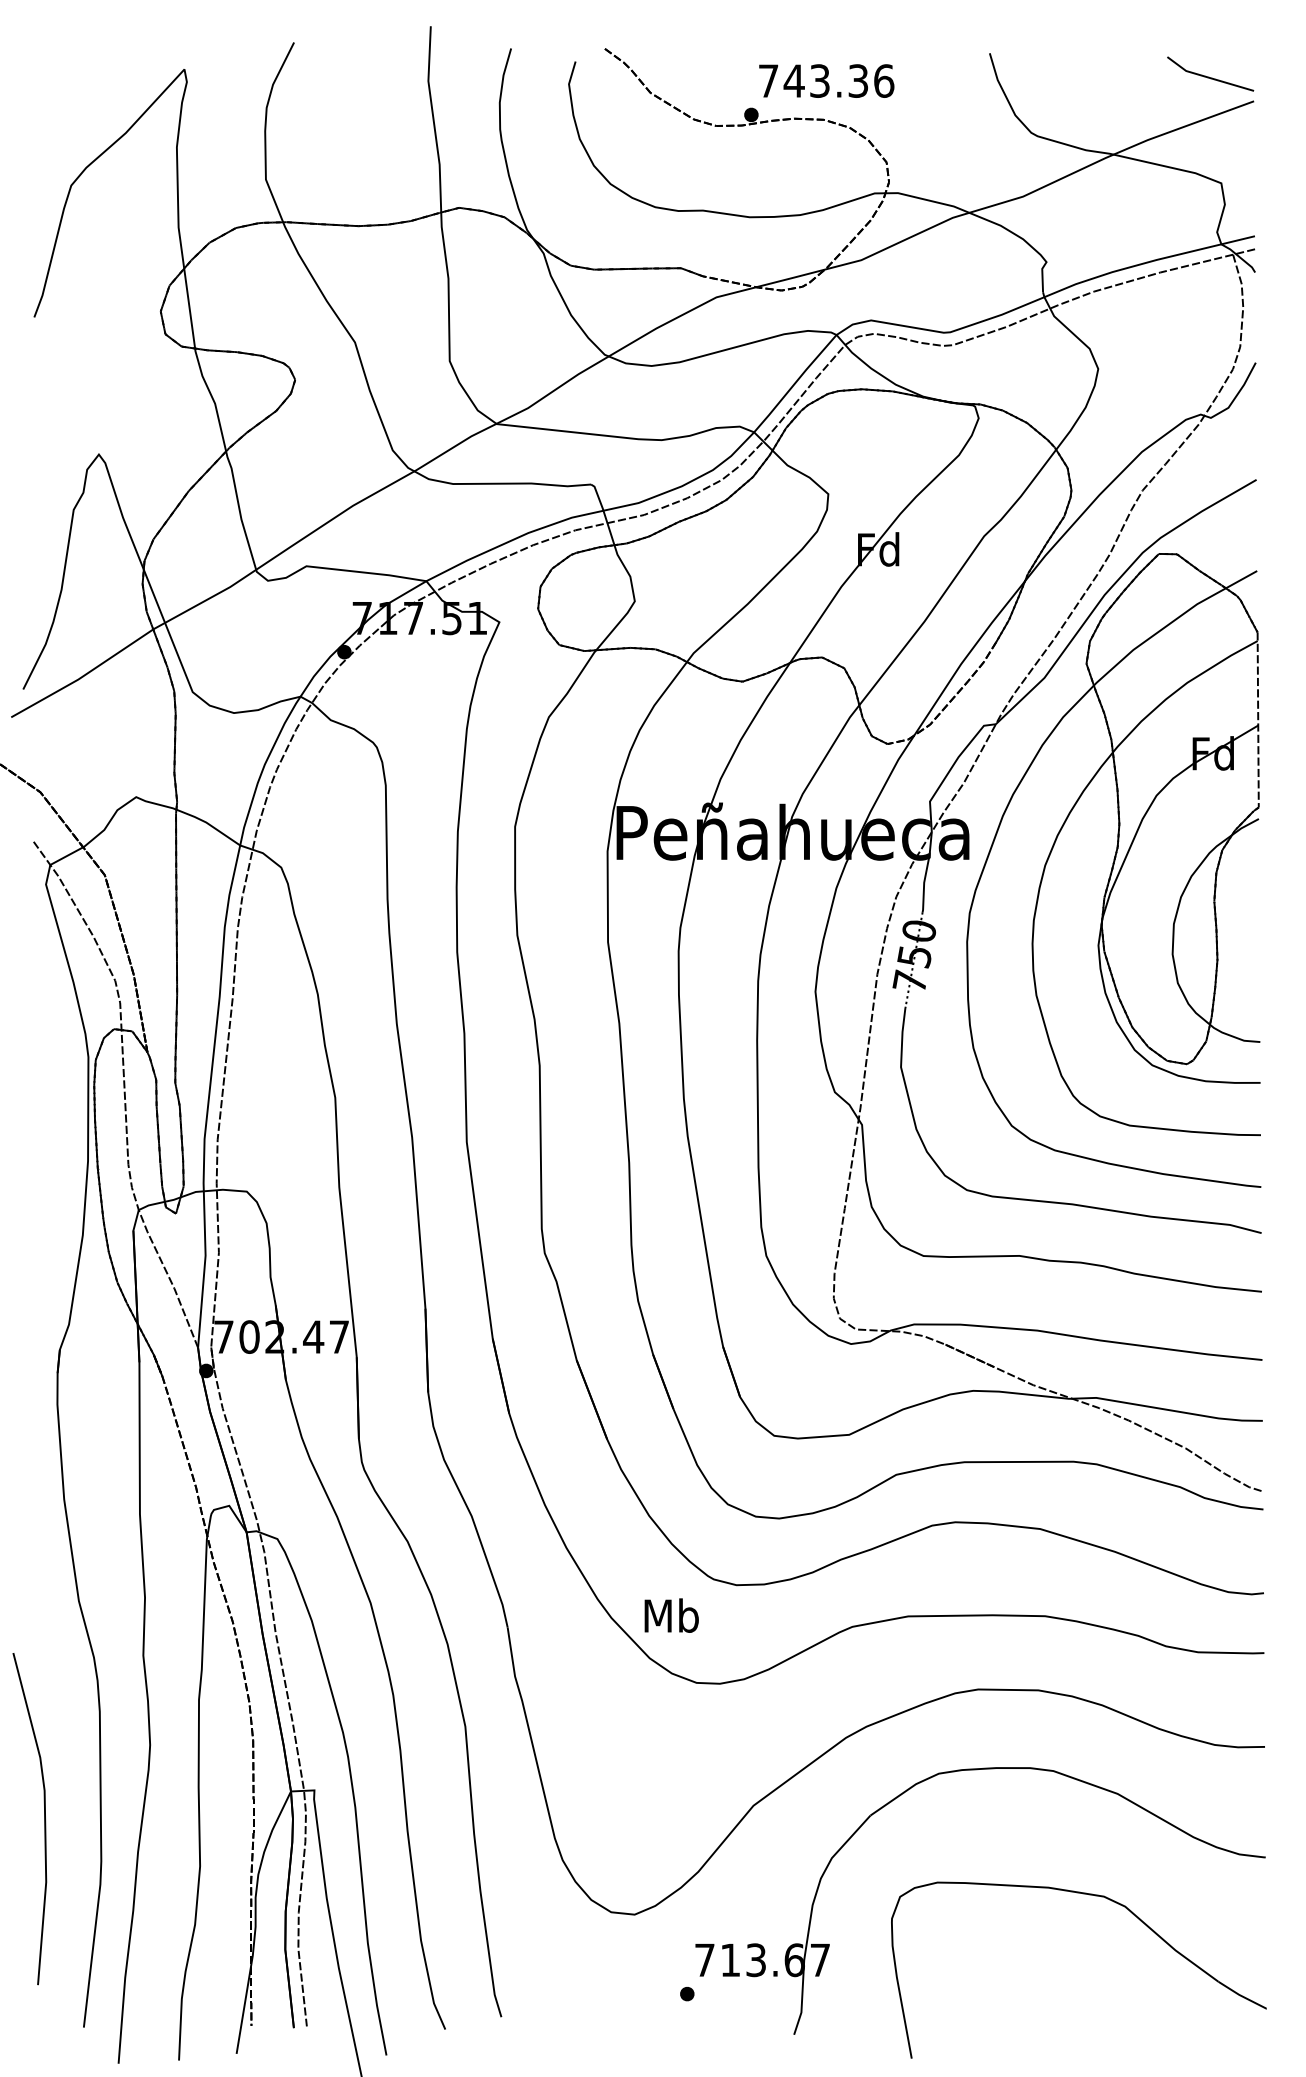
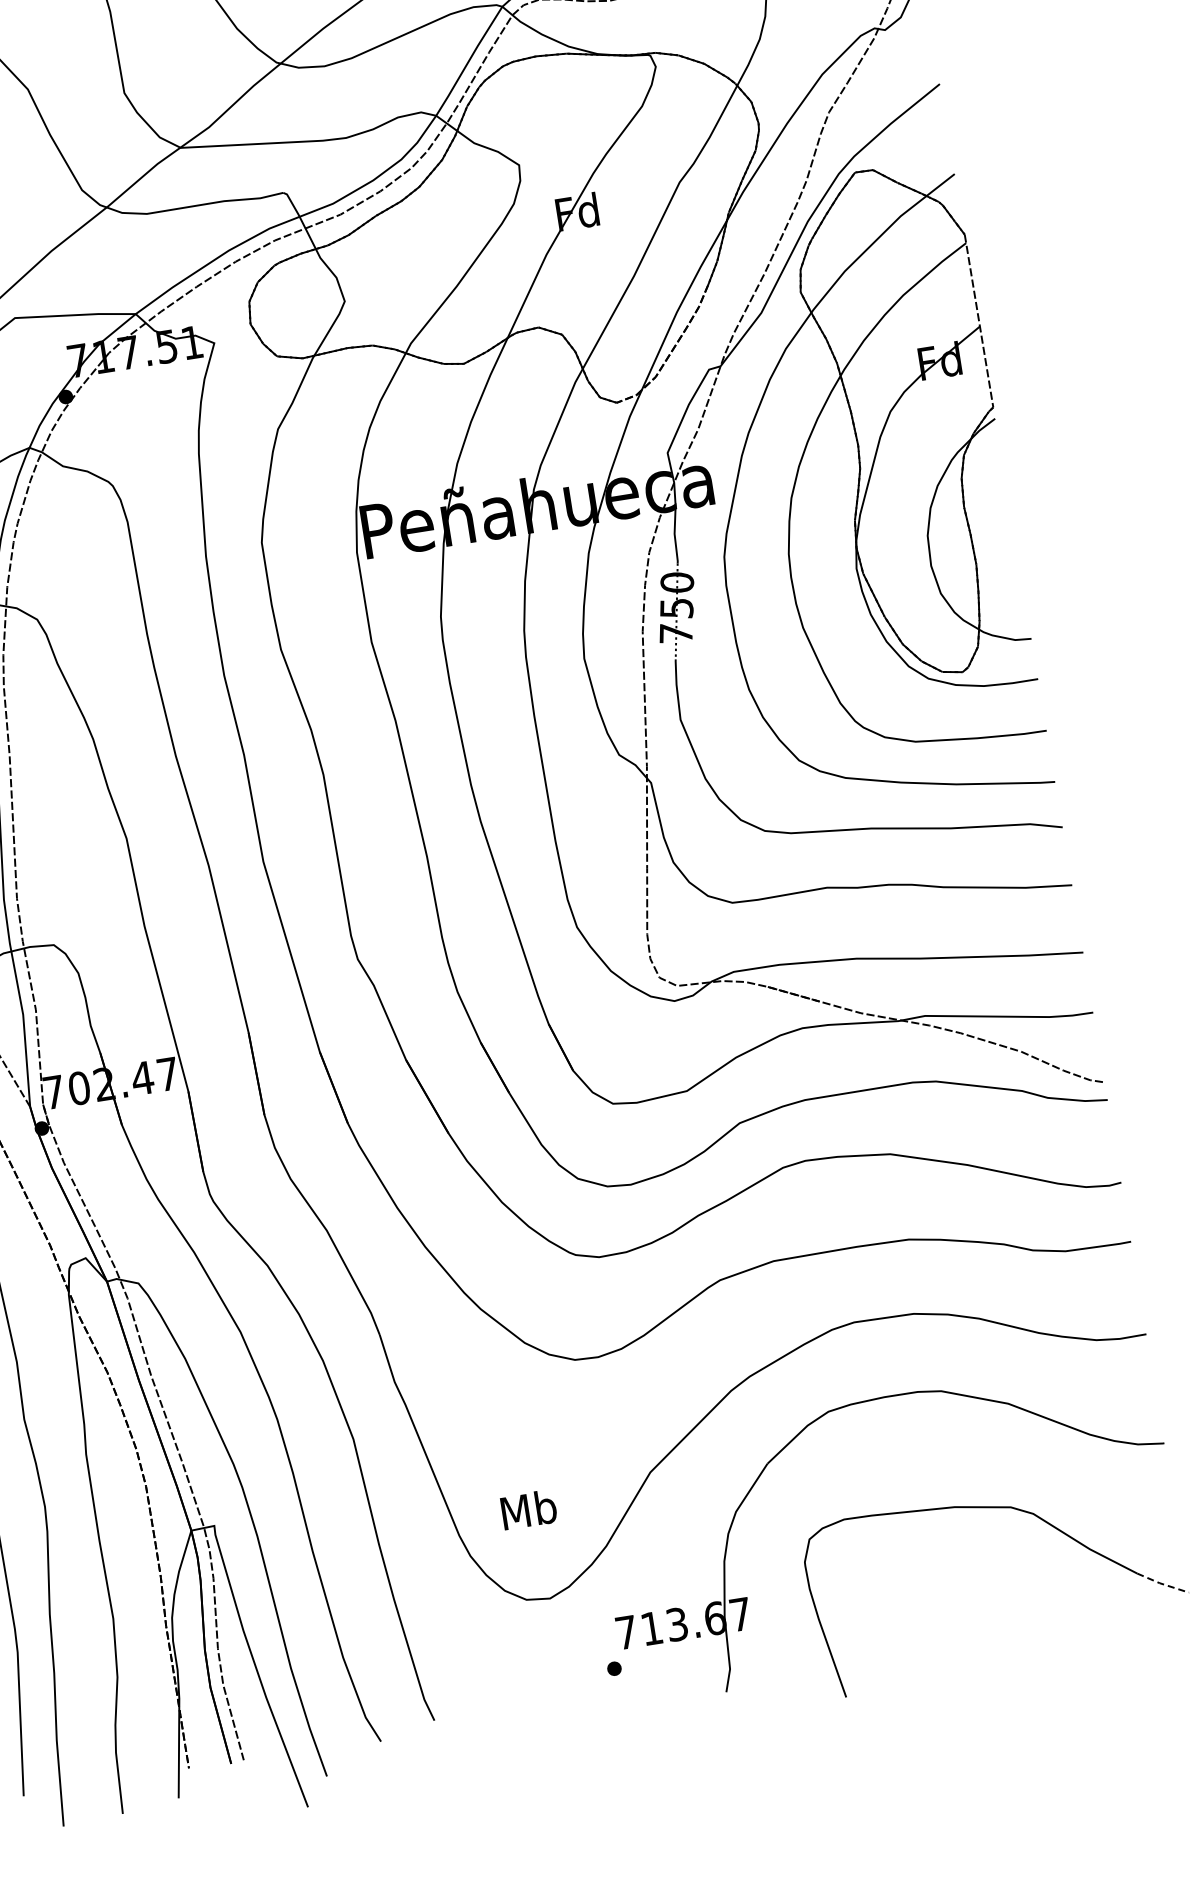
text: (671, 1615) -> (528, 1509), moved
line: (1242, 1996) -> (1163, 1584), solid -> dashed

